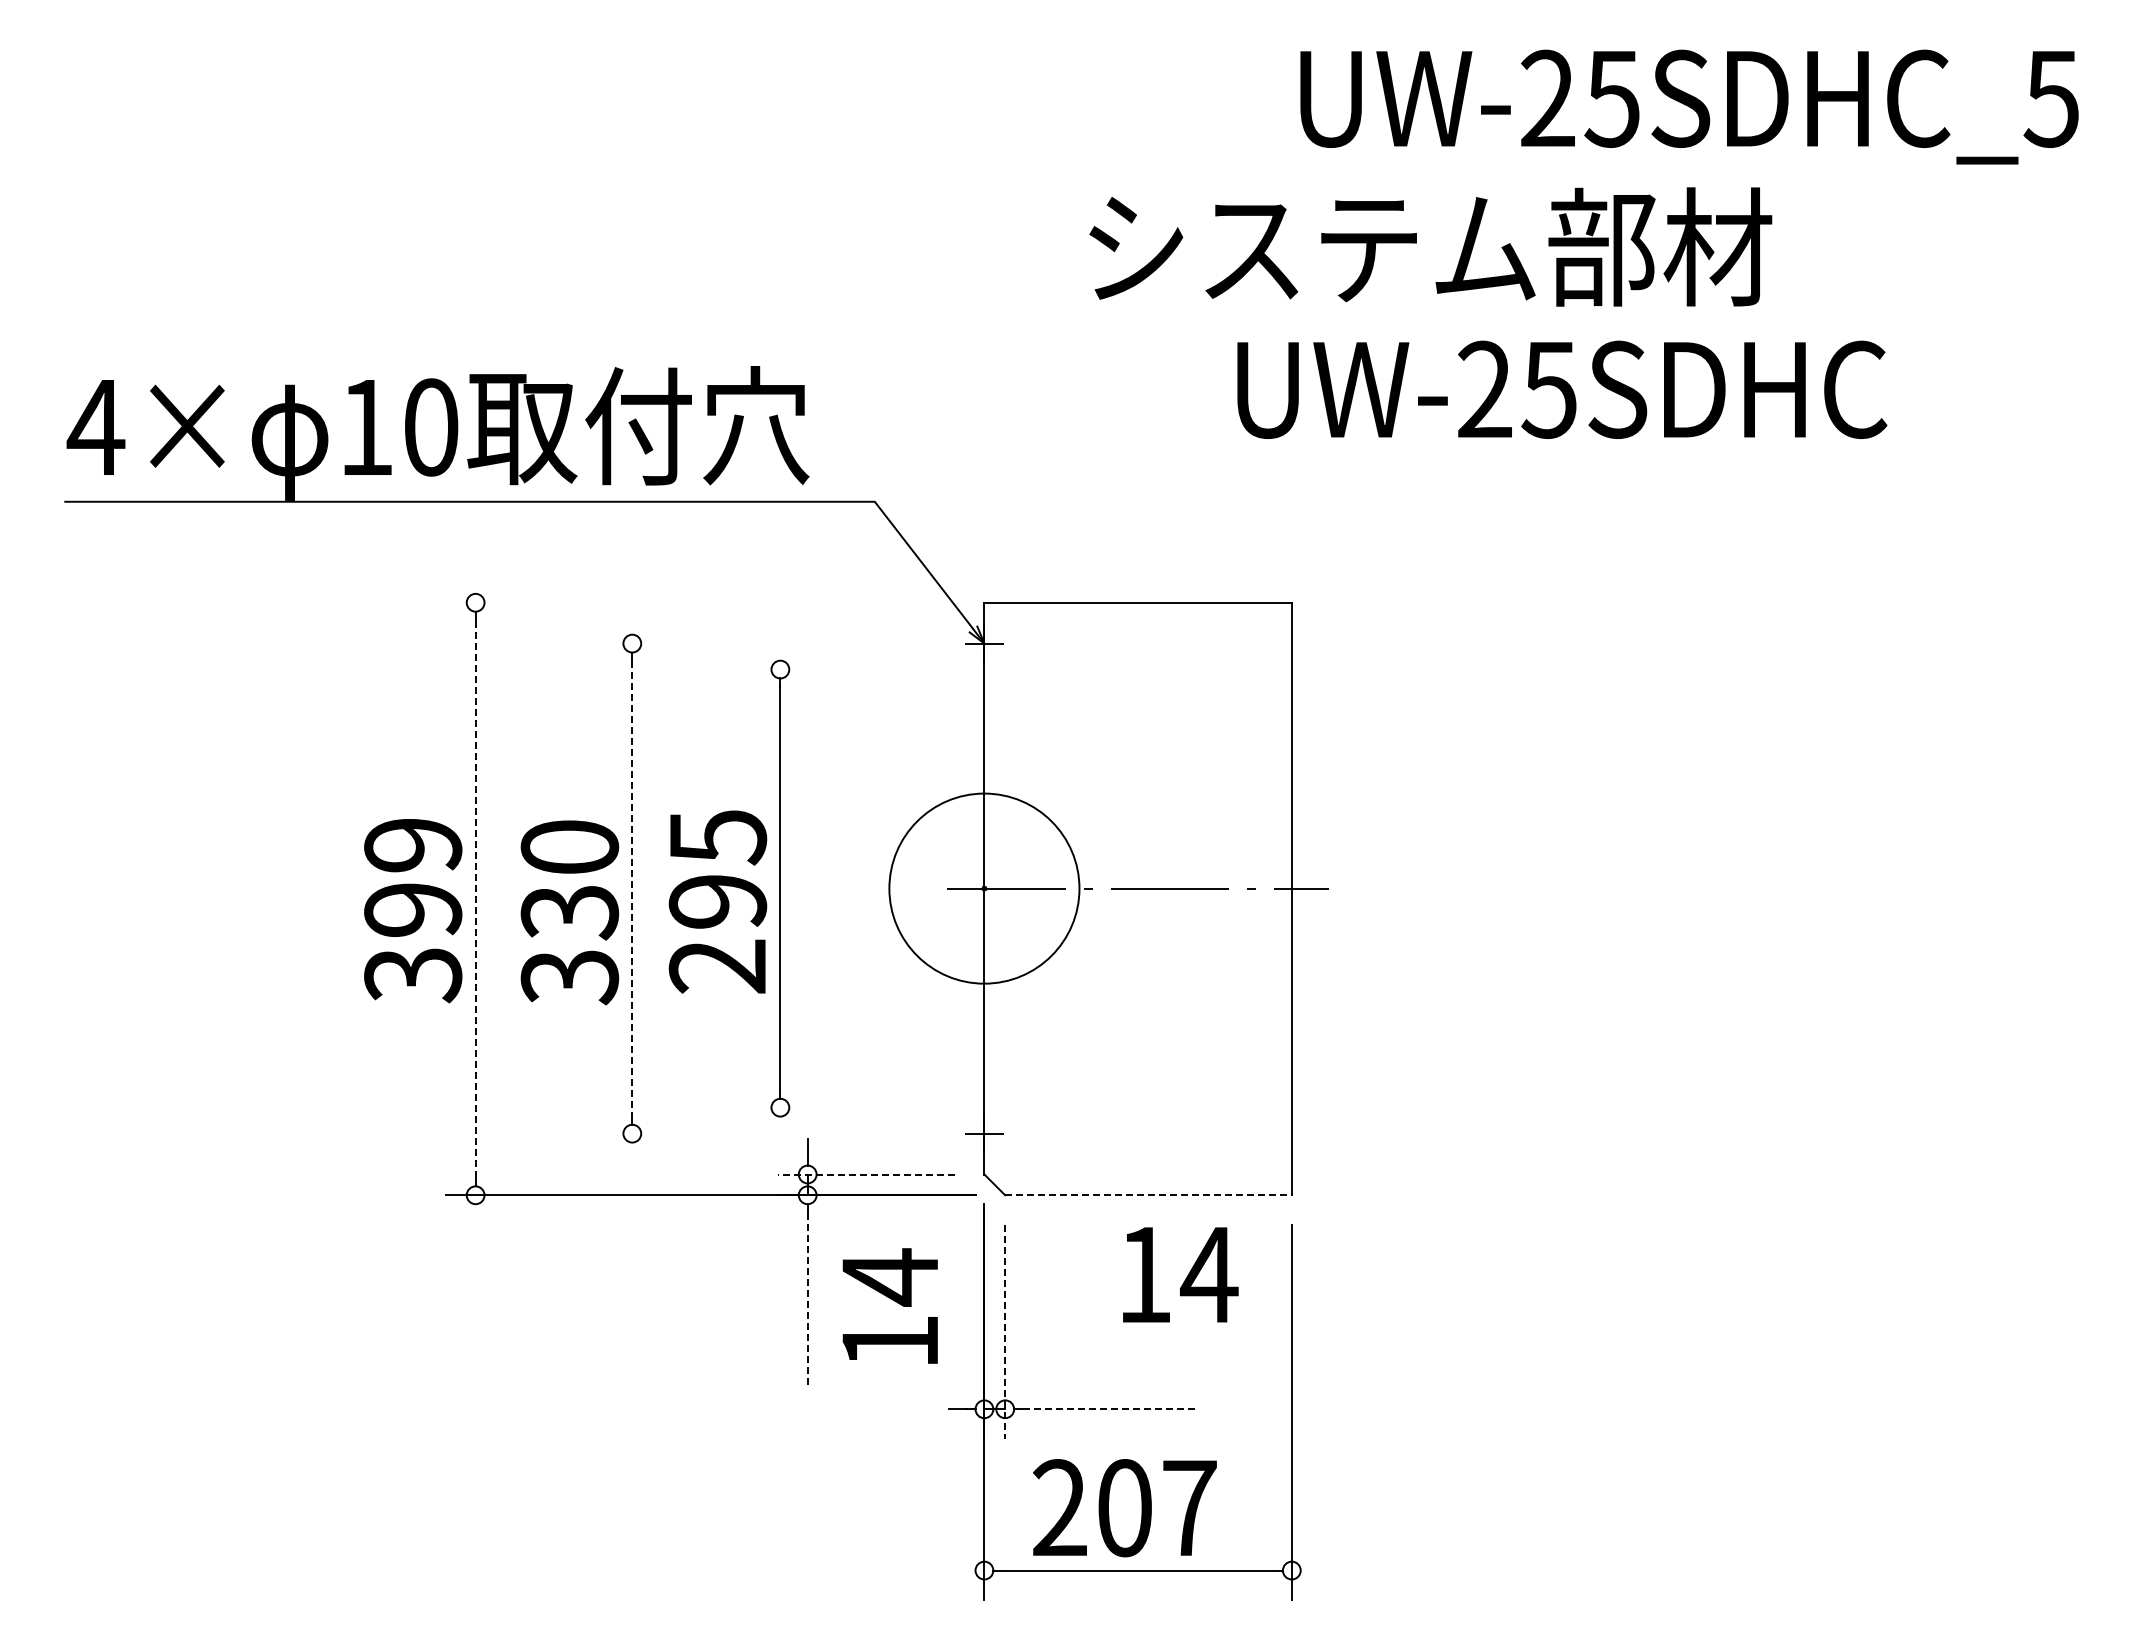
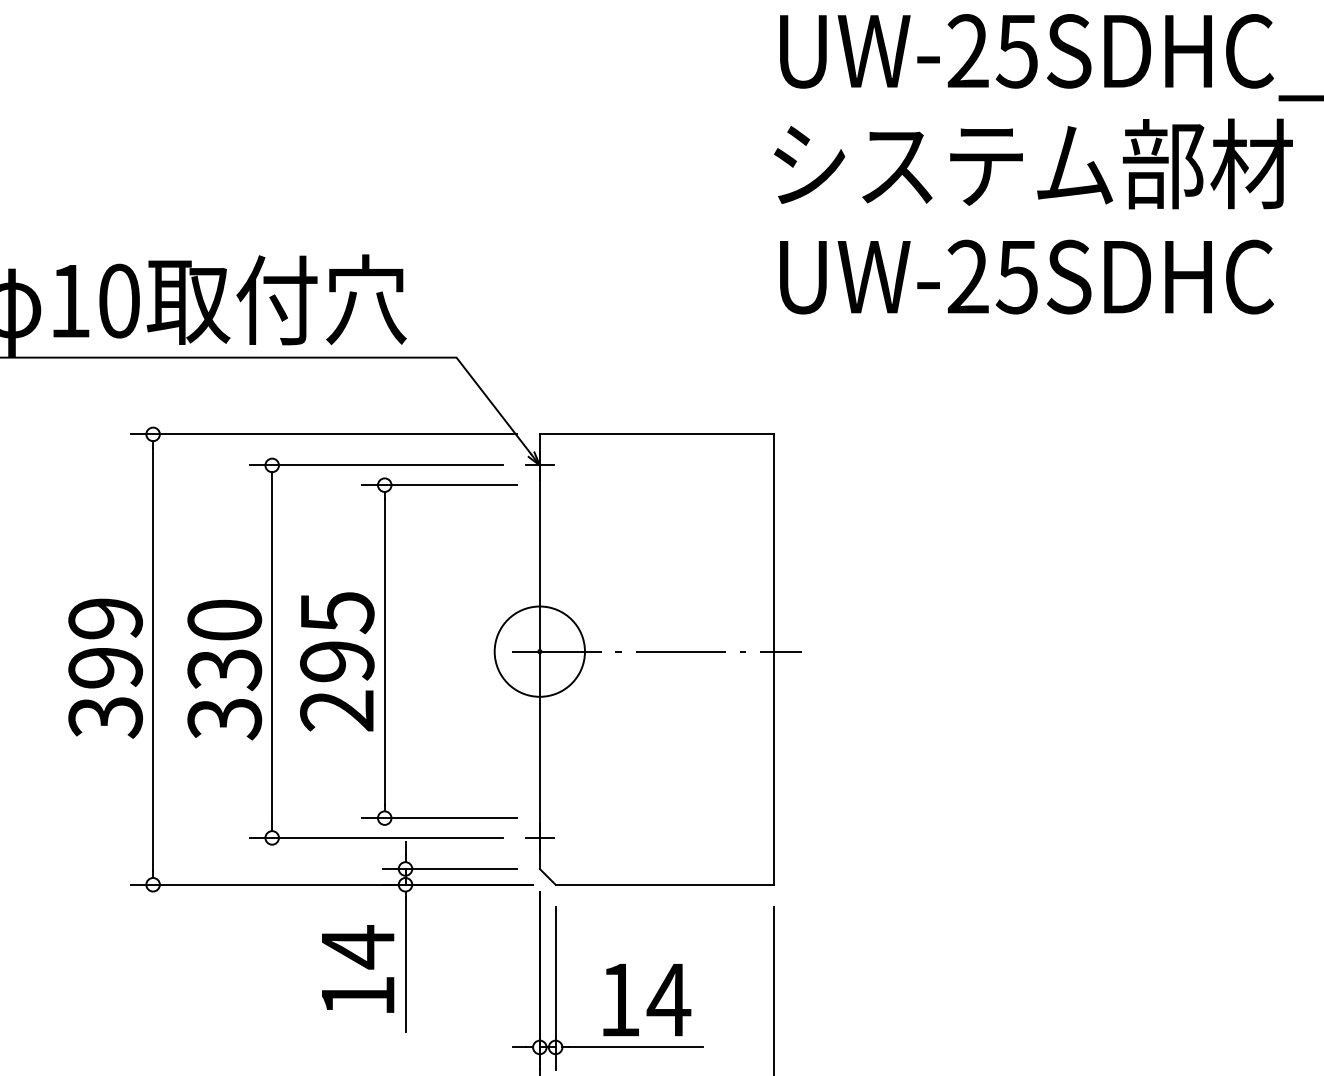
text: (1430, 246) -> (1033, 163), moved
text: (1562, 389) -> (1027, 276), moved
line: (699, 602) -> (323, 434), added
line: (769, 643) -> (376, 465), added
line: (852, 669) -> (439, 485), added
circle: (984, 888) -> (539, 651), size x0.62
line: (632, 889) -> (272, 652), dashed -> solid
line: (475, 899) -> (153, 659), dashed -> solid
line: (852, 1107) -> (439, 818), added
line: (769, 1133) -> (376, 837), added
line: (865, 1174) -> (449, 868), dashed -> solid
line: (1149, 1195) -> (665, 884), dashed -> solid
text: (1180, 1274) -> (647, 999), moved
line: (807, 1301) -> (405, 965), dashed -> solid
text: (889, 1305) -> (357, 968), moved
line: (1005, 1332) -> (555, 989), dashed -> solid
line: (1110, 1409) -> (635, 1047), dashed -> solid

